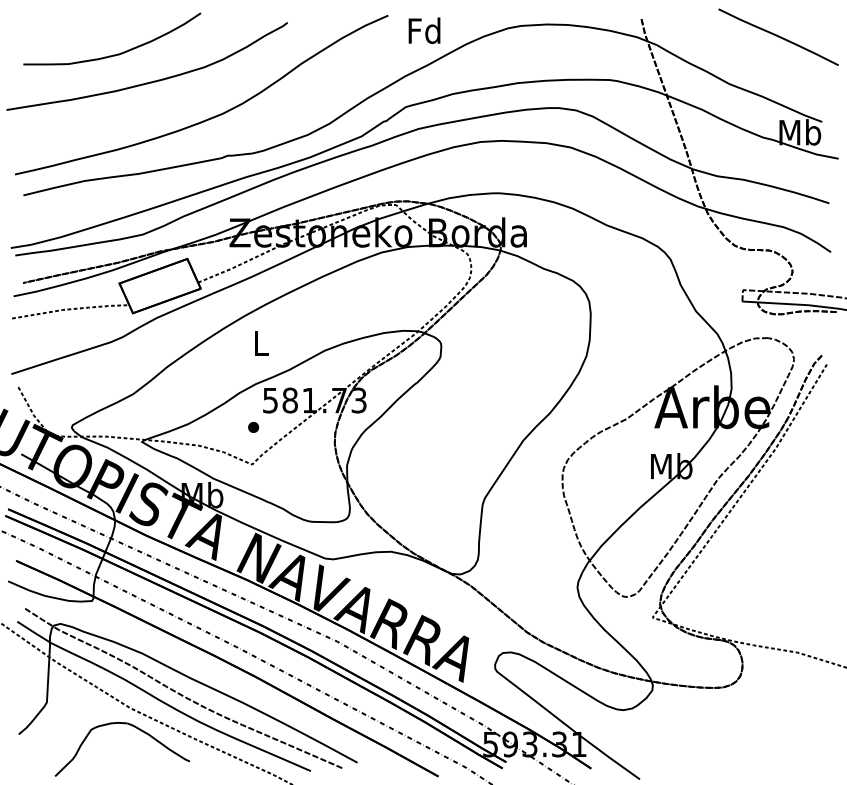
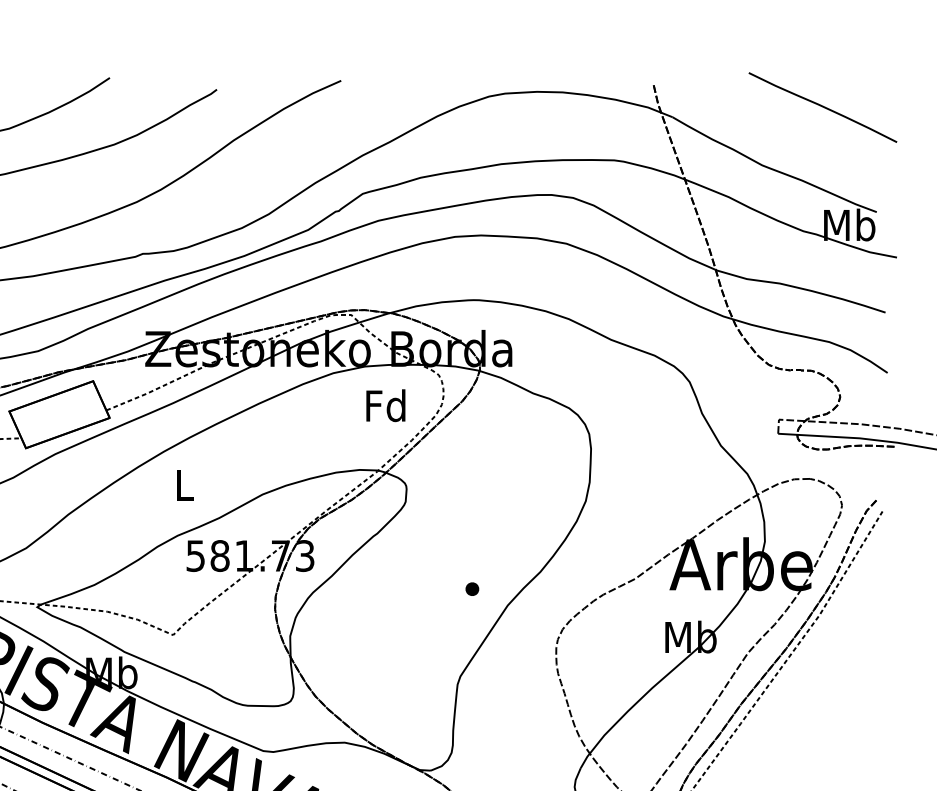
text: (424, 30) -> (385, 405), moved
part: (253, 427) -> (472, 589), moved

